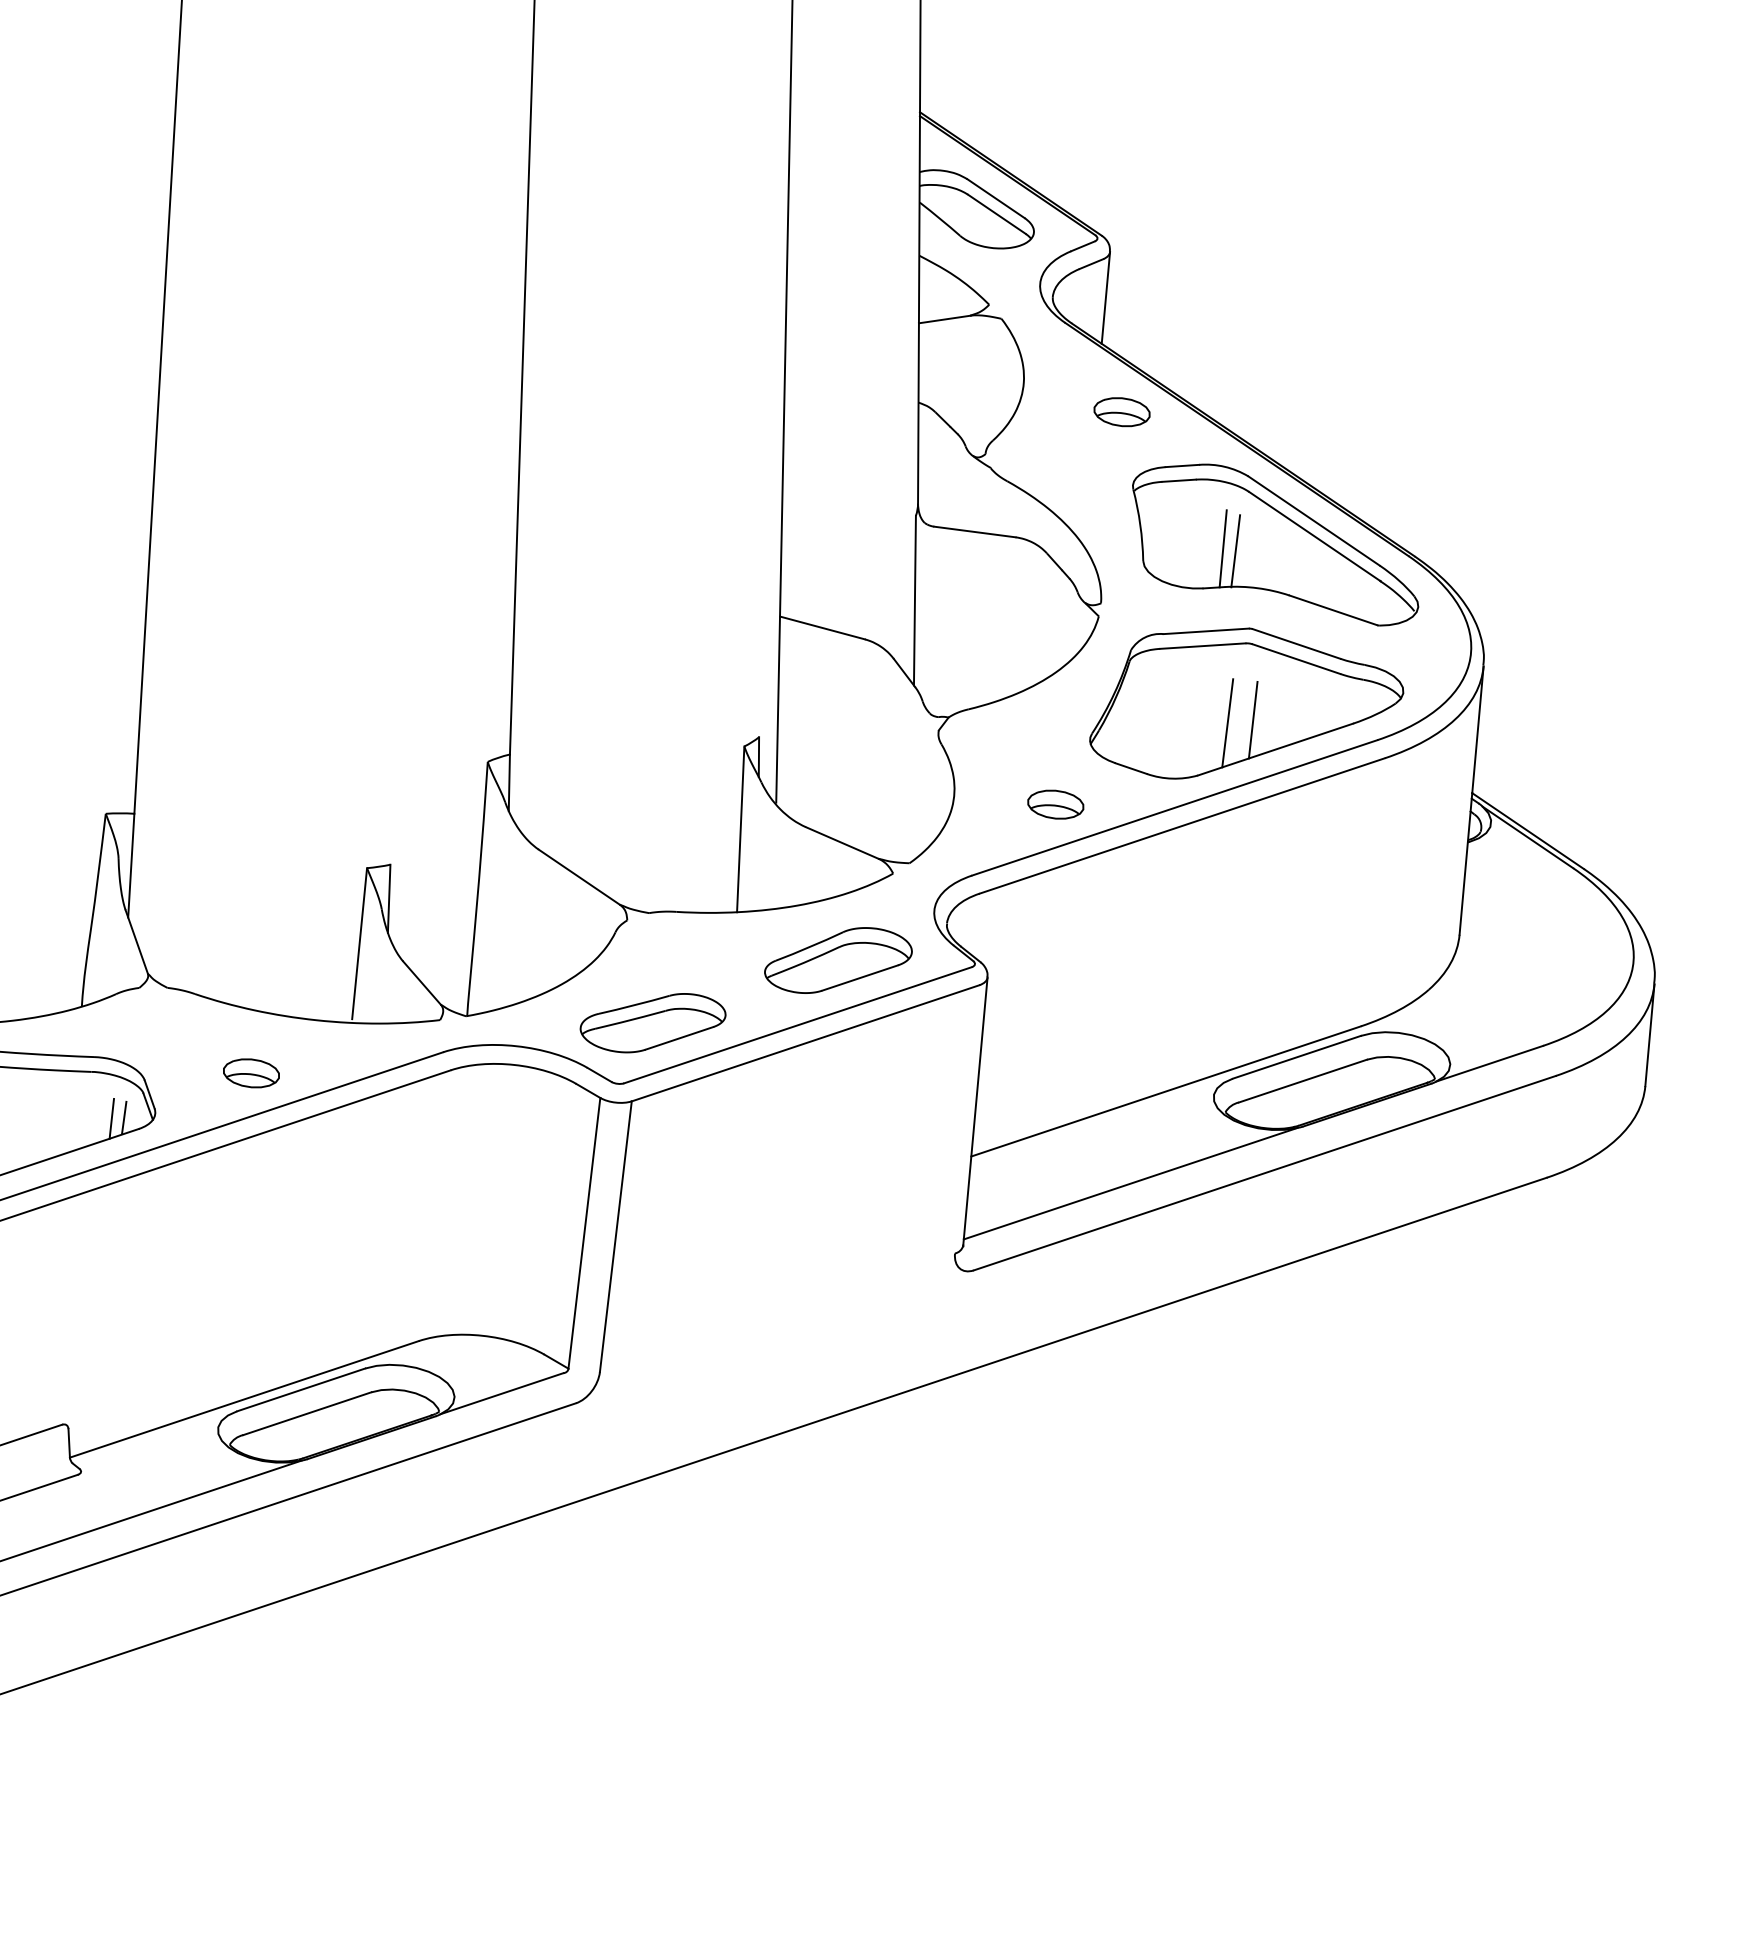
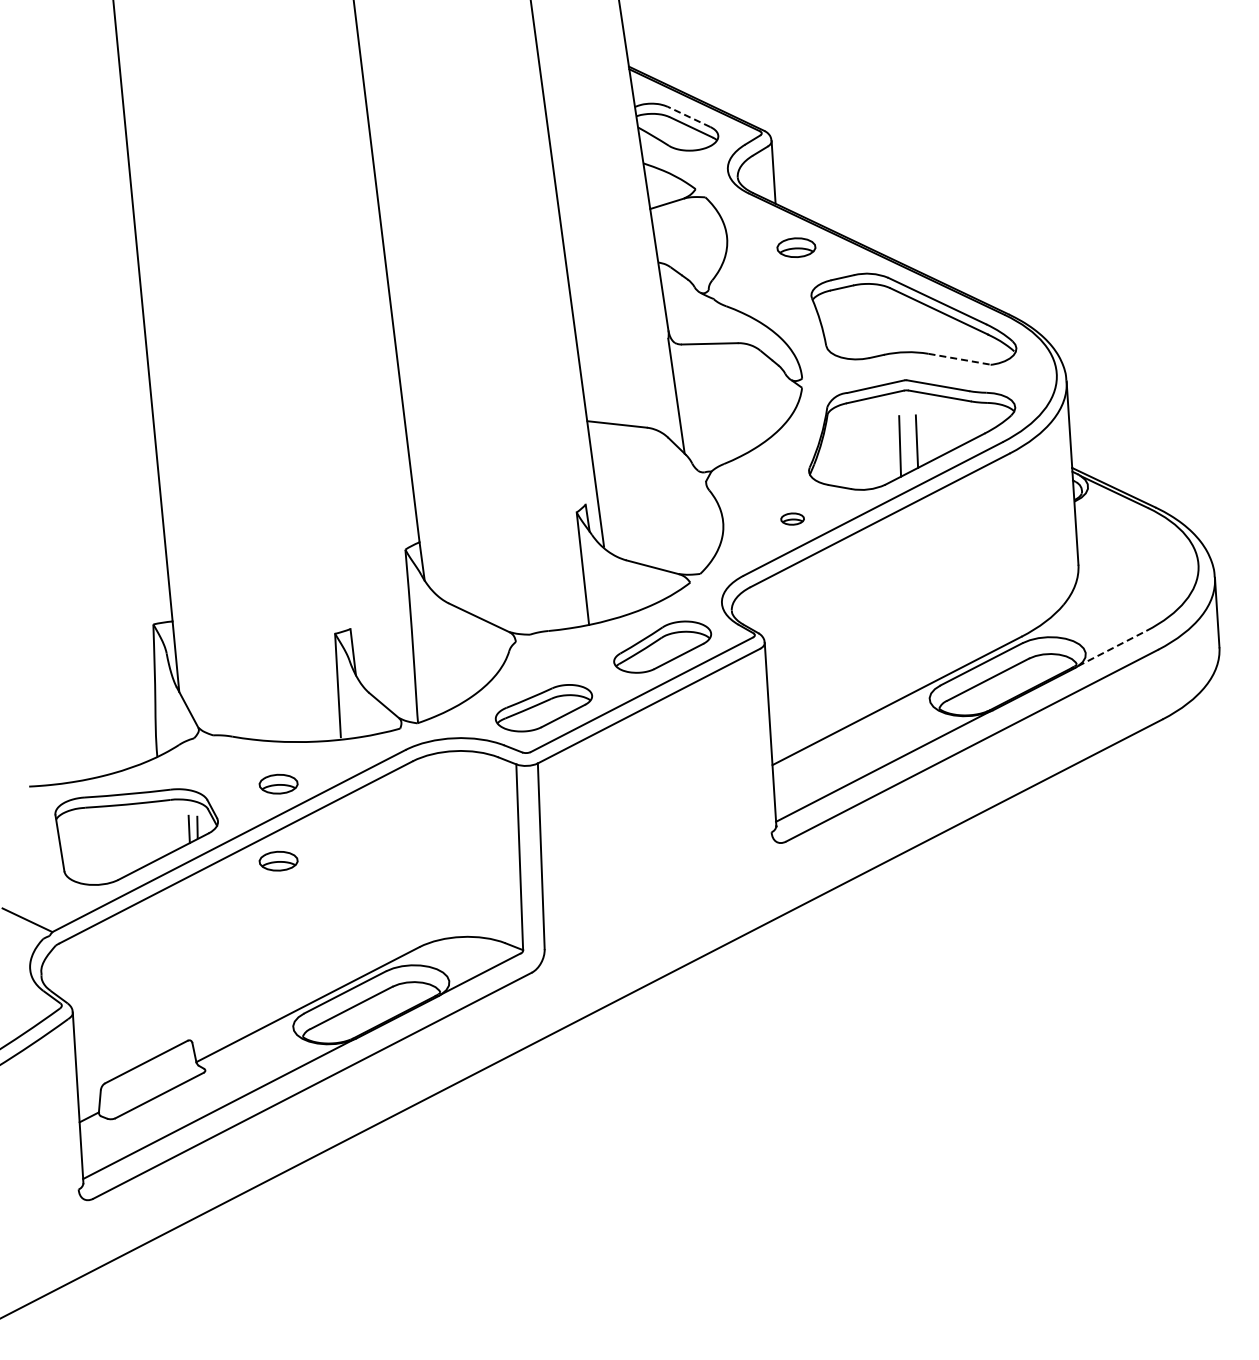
line: (996, 198) -> (689, 116), solid -> dashed
line: (1222, 547) -> (878, 328), removed
line: (1235, 551) -> (887, 329), removed
line: (1333, 610) -> (959, 359), solid -> dashed
part: (1055, 803) -> (792, 518), size x0.6
line: (1490, 1063) -> (1112, 648), solid -> dashed
part: (234, 1183) -> (278, 860), added

